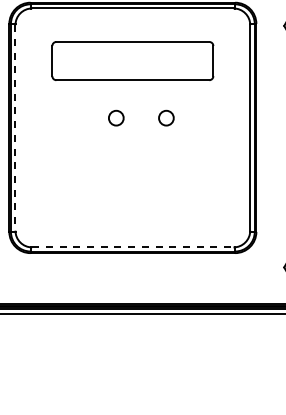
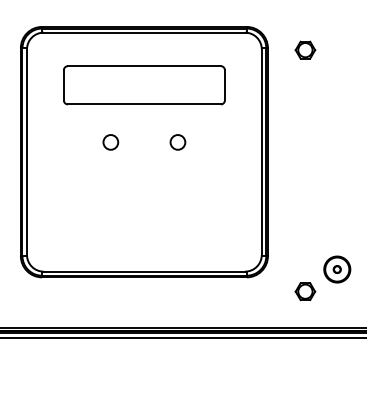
circle: (115, 118) -> (110, 142), moved
line: (14, 128) -> (26, 152), dashed -> solid
line: (132, 247) -> (144, 271), dashed -> solid

